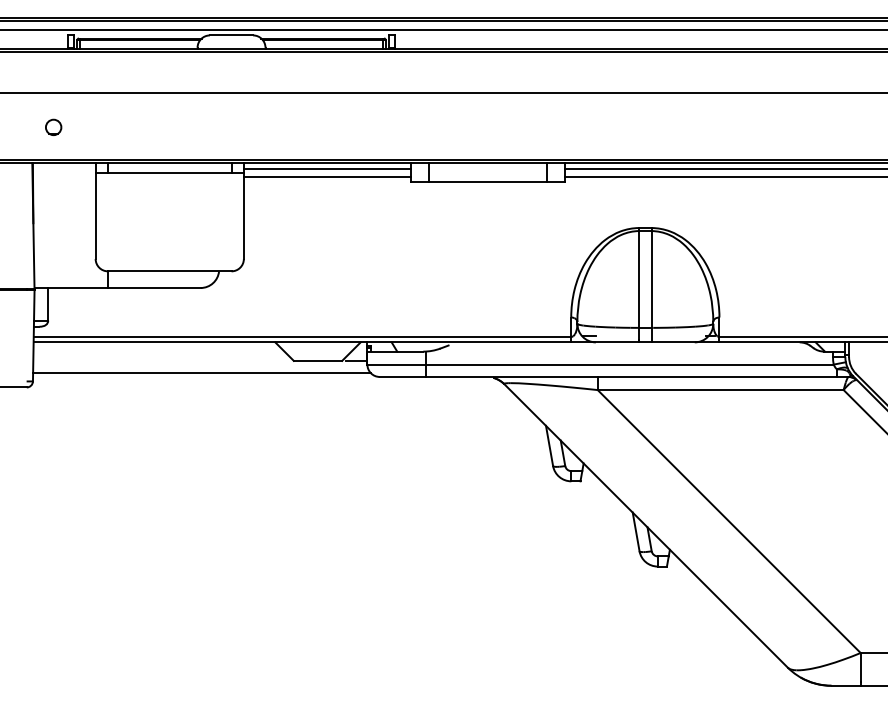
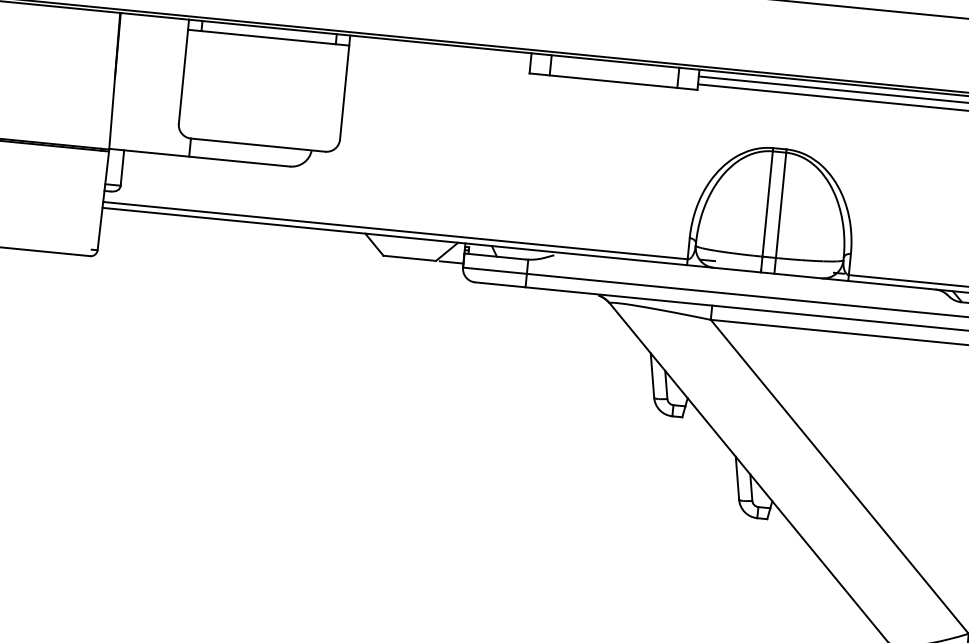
line: (326, 169) -> (439, 51), removed
line: (326, 176) -> (438, 58), removed
line: (201, 373) -> (281, 259), removed

